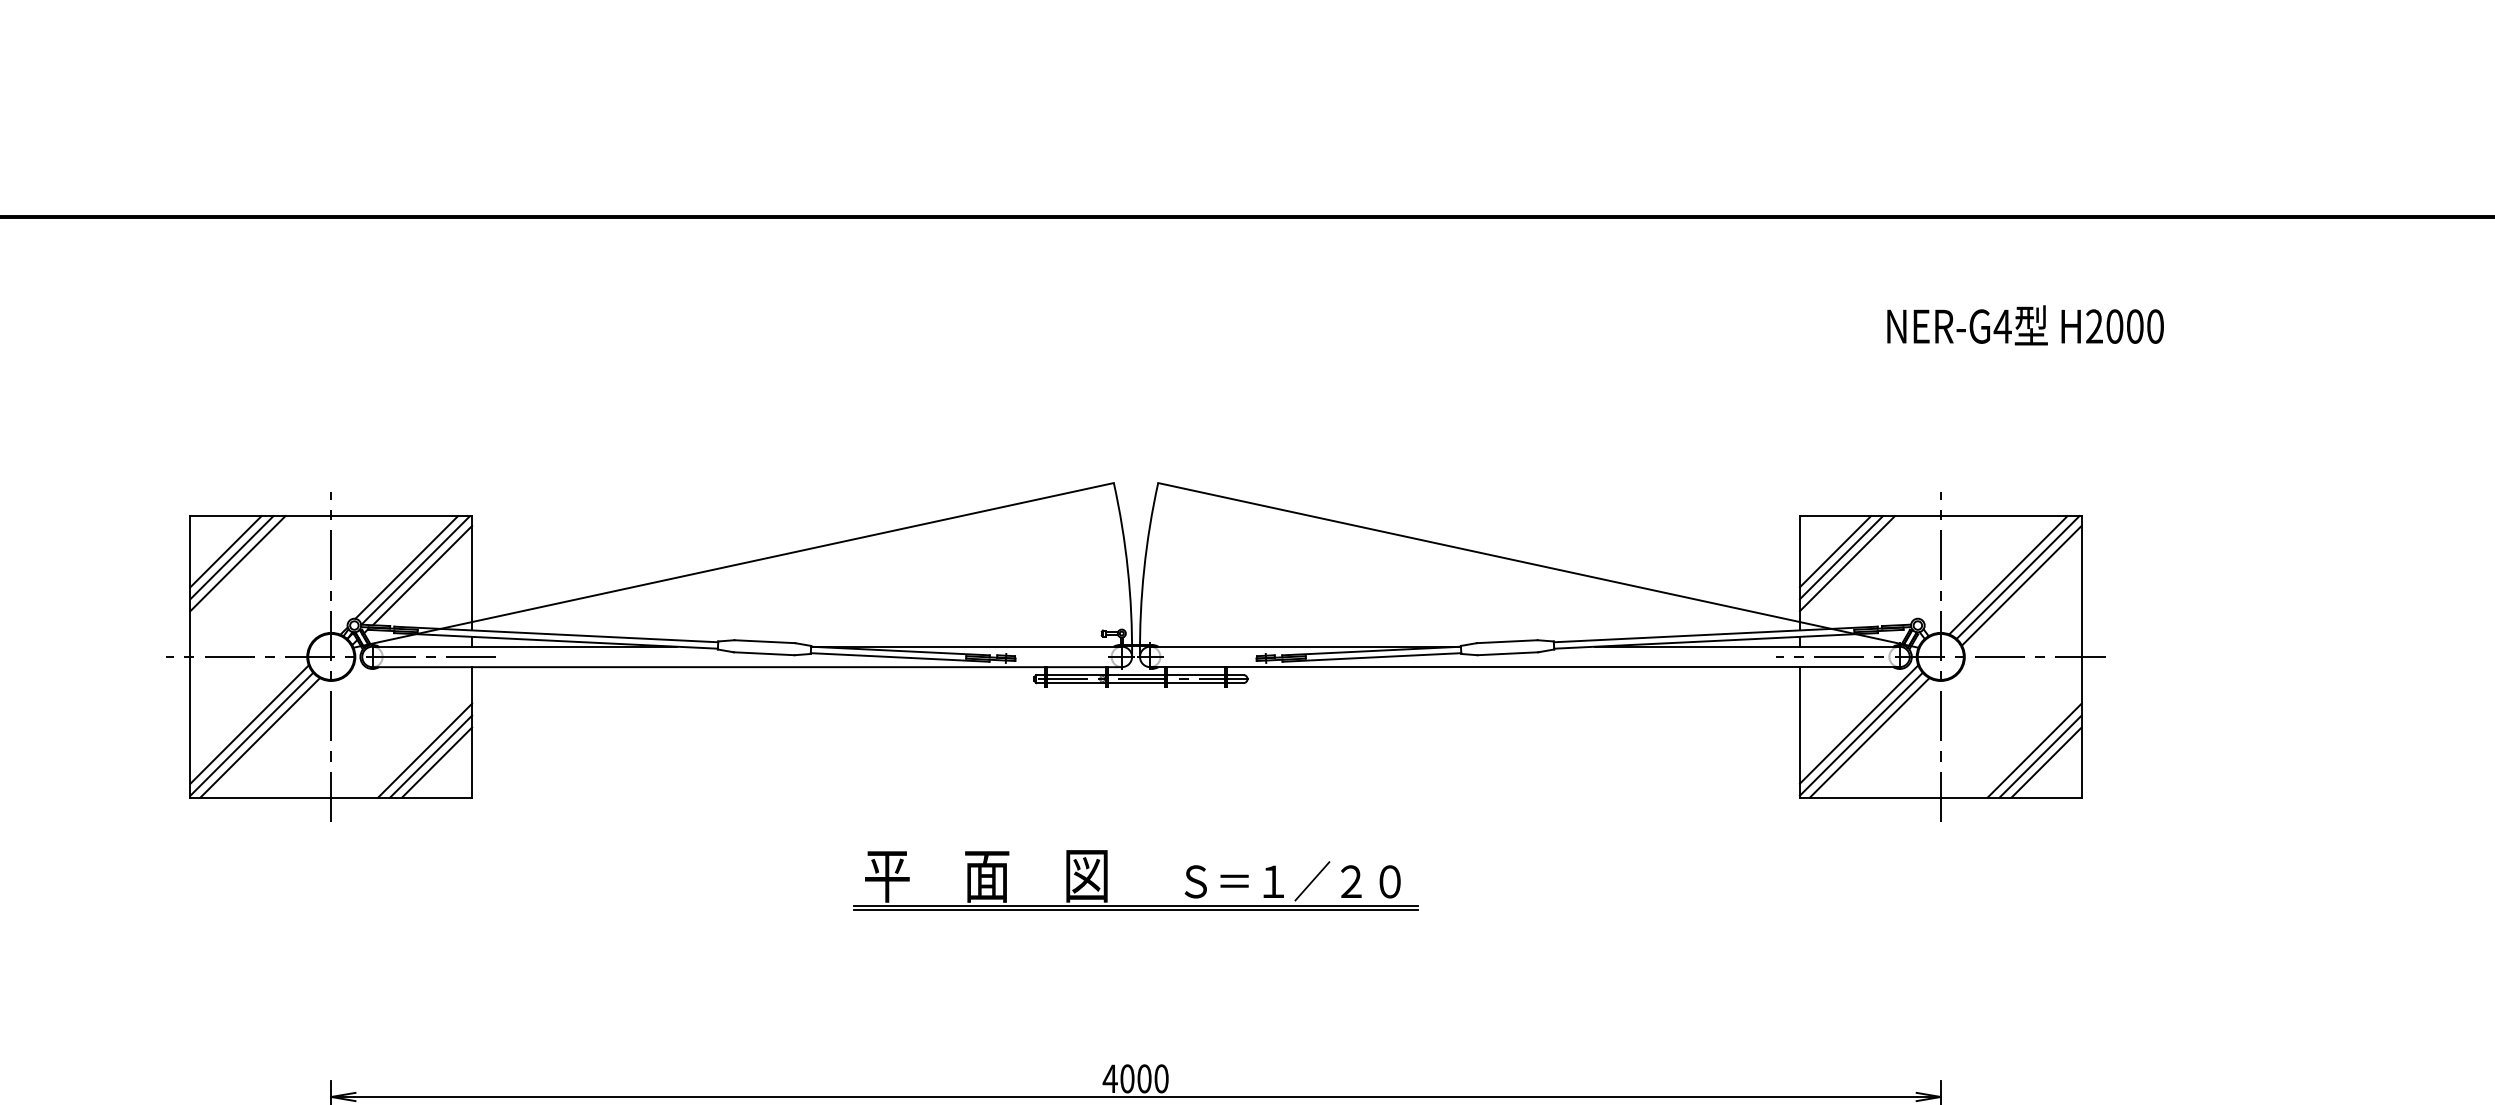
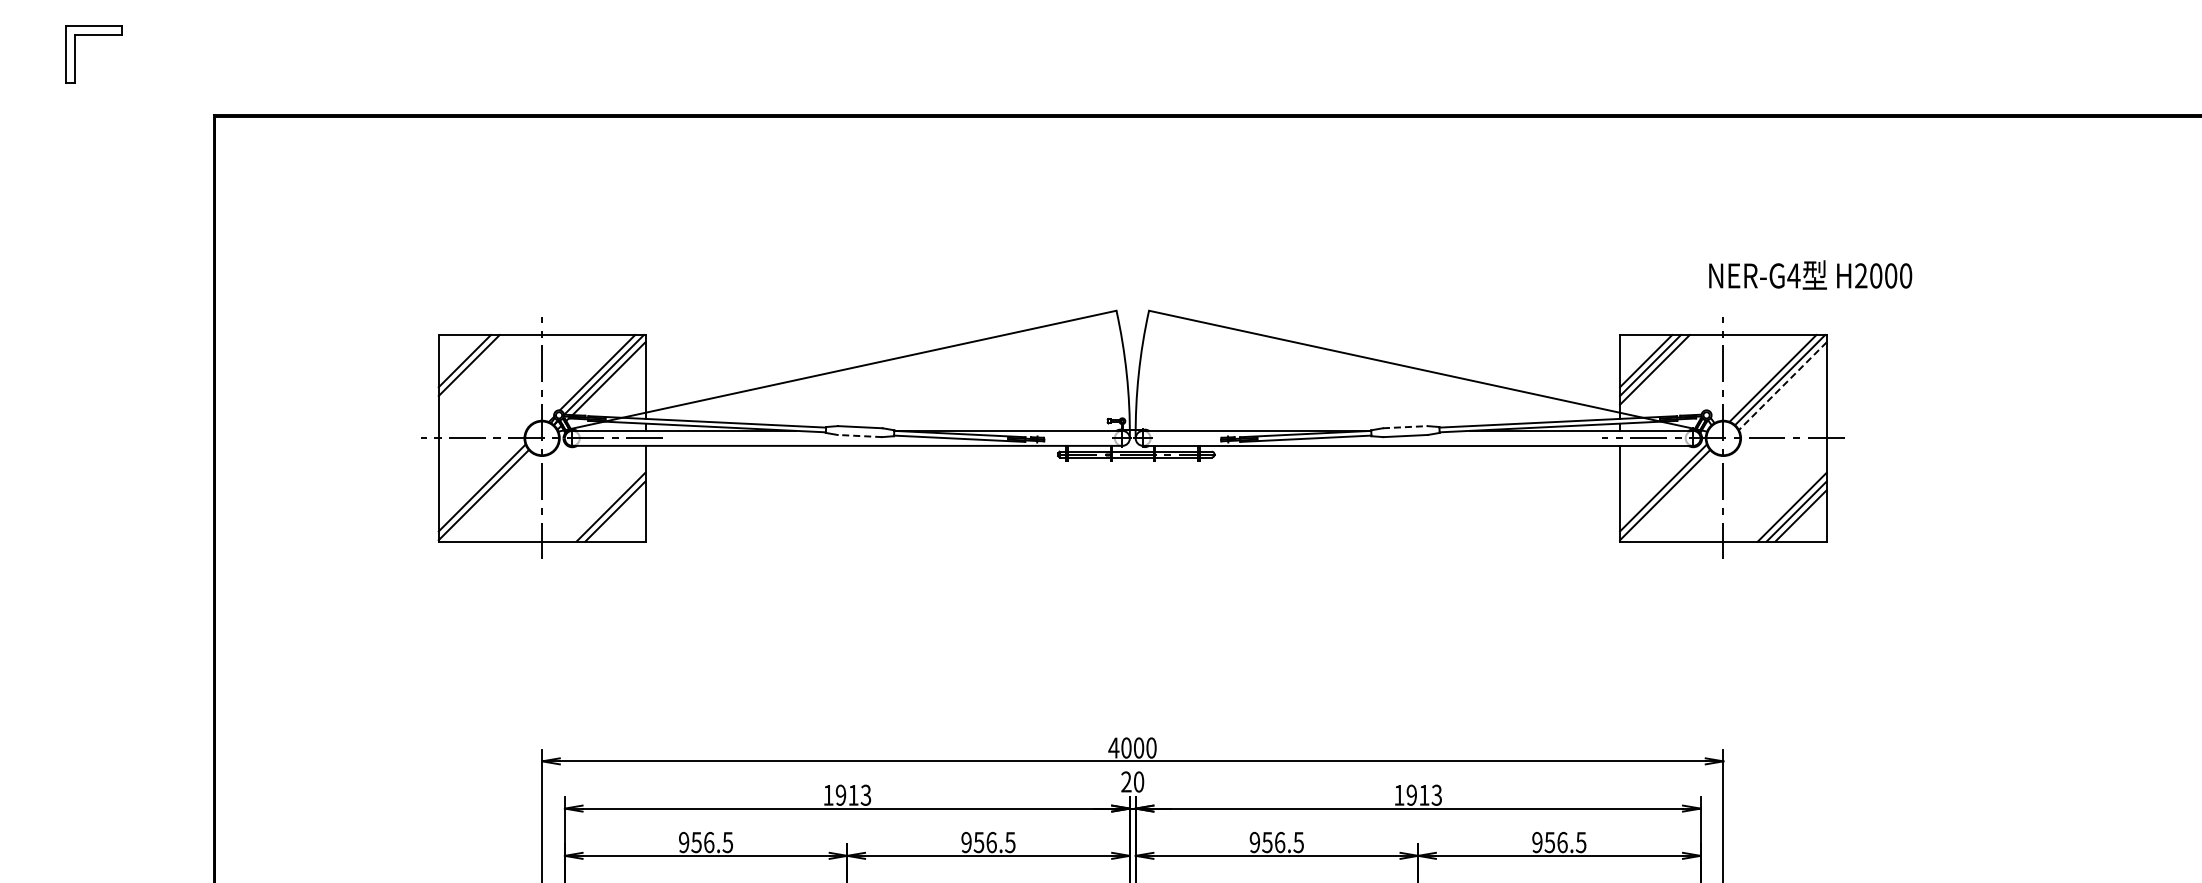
text: (2025, 324) -> (1810, 274), moved
line: (237, 563) -> (473, 369), removed
line: (2021, 586) -> (1782, 386), solid -> dashed
line: (1507, 642) -> (1405, 427), solid -> dashed
line: (763, 654) -> (859, 436), solid -> dashed
line: (259, 737) -> (489, 497), removed
line: (1870, 737) -> (1671, 497), removed
line: (436, 762) -> (619, 515), removed
part: (1135, 905) -> (1132, 620), removed

